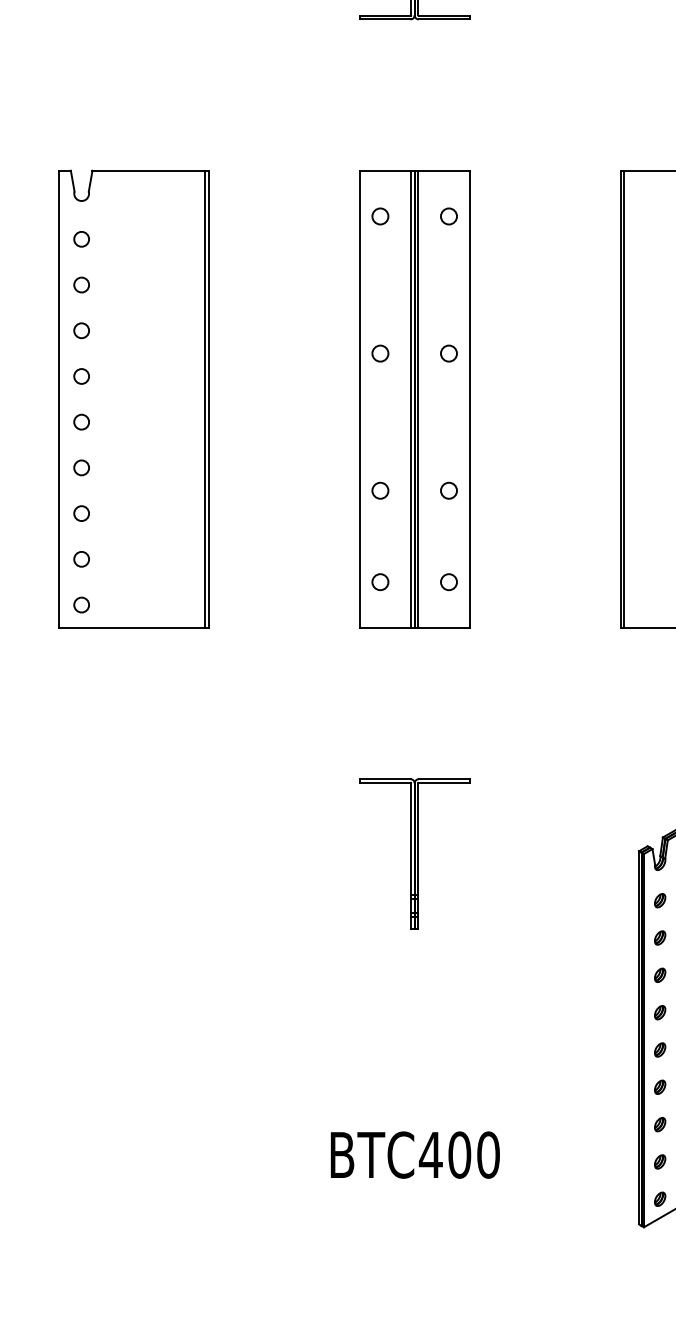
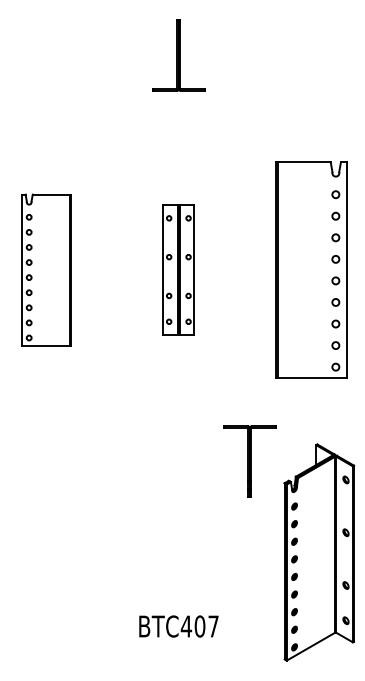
part: (134, 397) -> (46, 269), size x0.7
part: (414, 397) -> (178, 269), size x0.6
part: (414, 853) -> (249, 461), moved
text: (488, 1155) -> (213, 626), BTC400 -> BTC407

